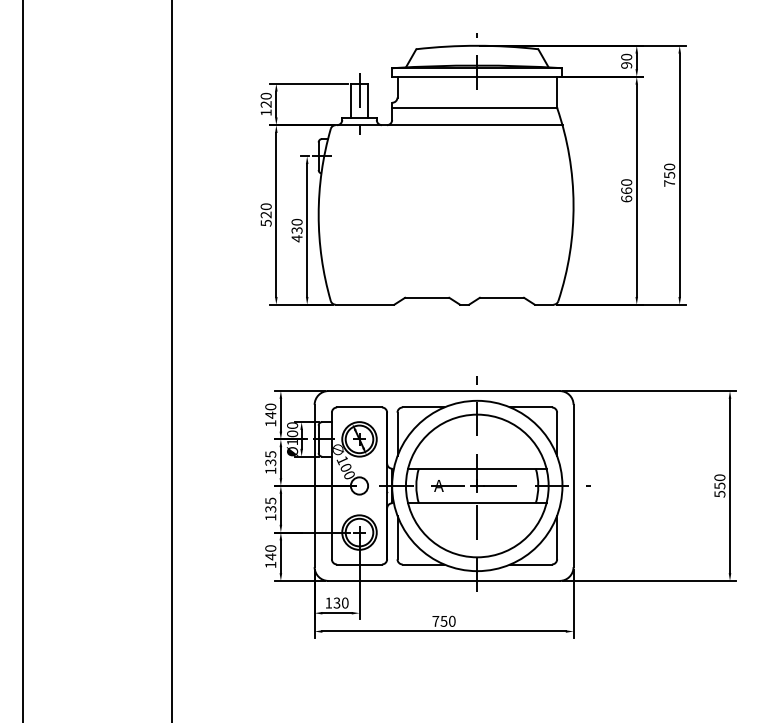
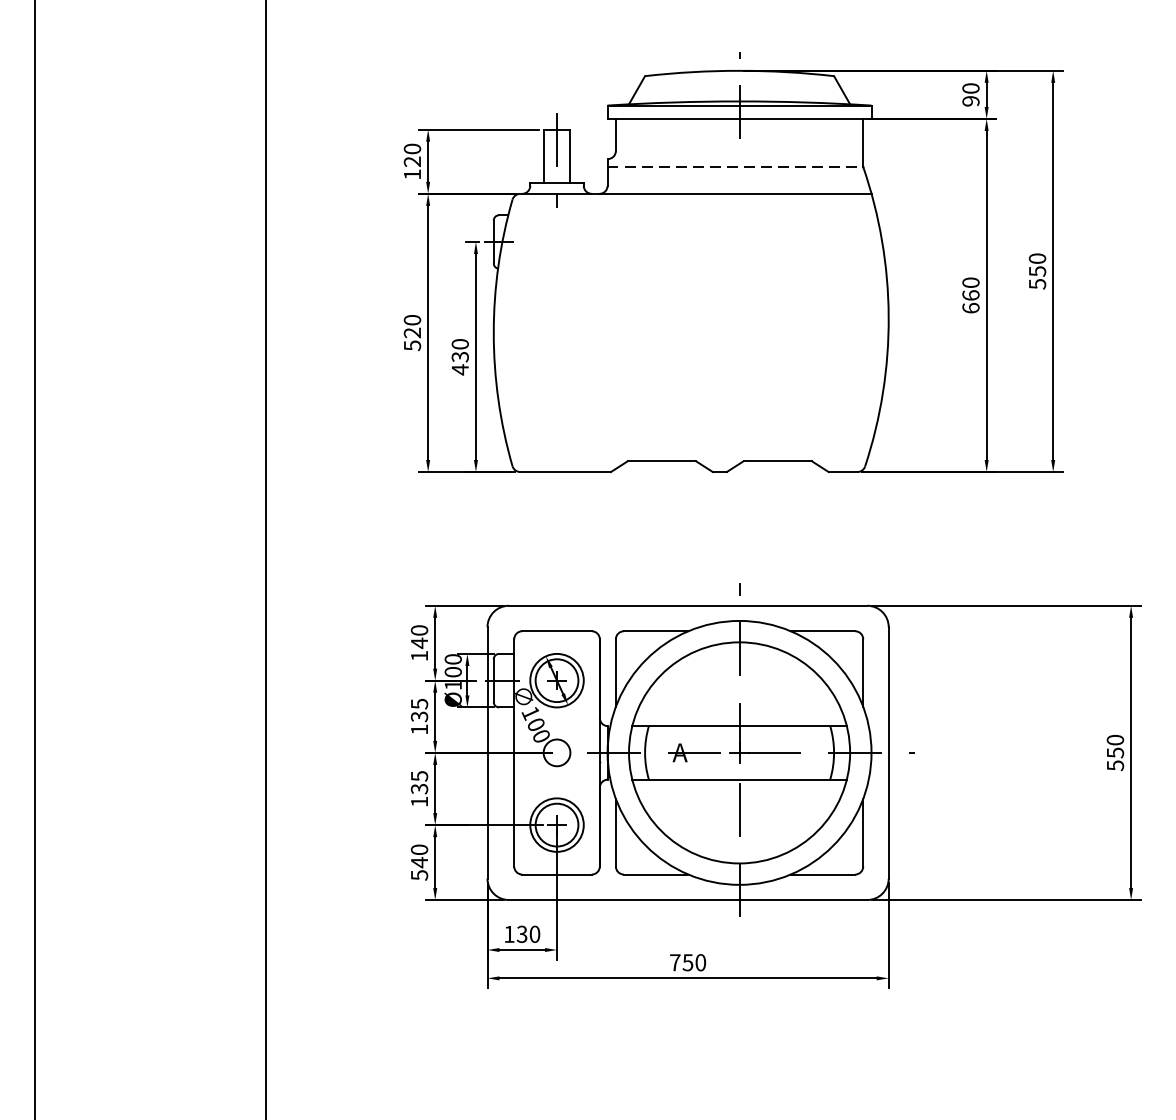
line: (475, 107) -> (736, 166), solid -> dashed
text: (669, 183) -> (1037, 284), 750 -> 550
text: (270, 564) -> (419, 874), 140 -> 540

